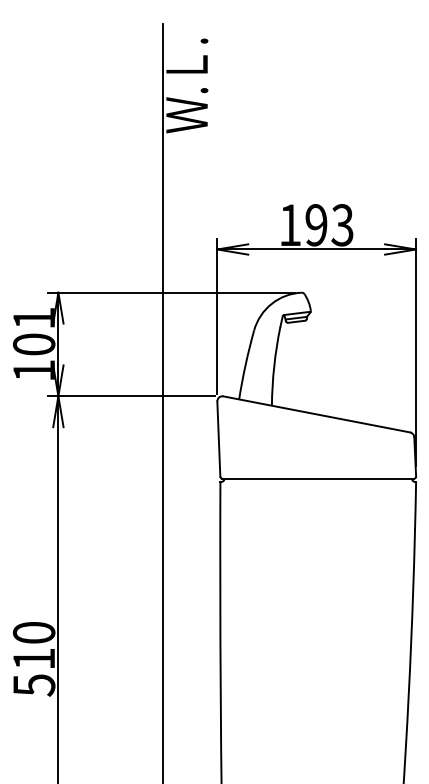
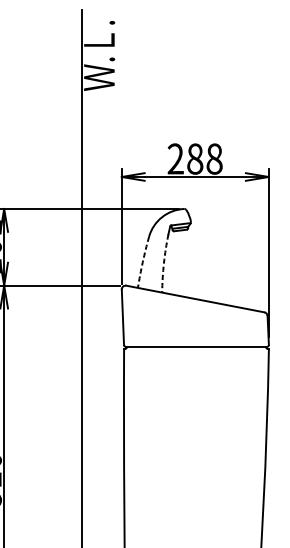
text: (316, 225) -> (195, 159), 193 -> 288
arc: (245, 364) -> (142, 262), solid -> dashed
arc: (274, 366) -> (164, 263), solid -> dashed

